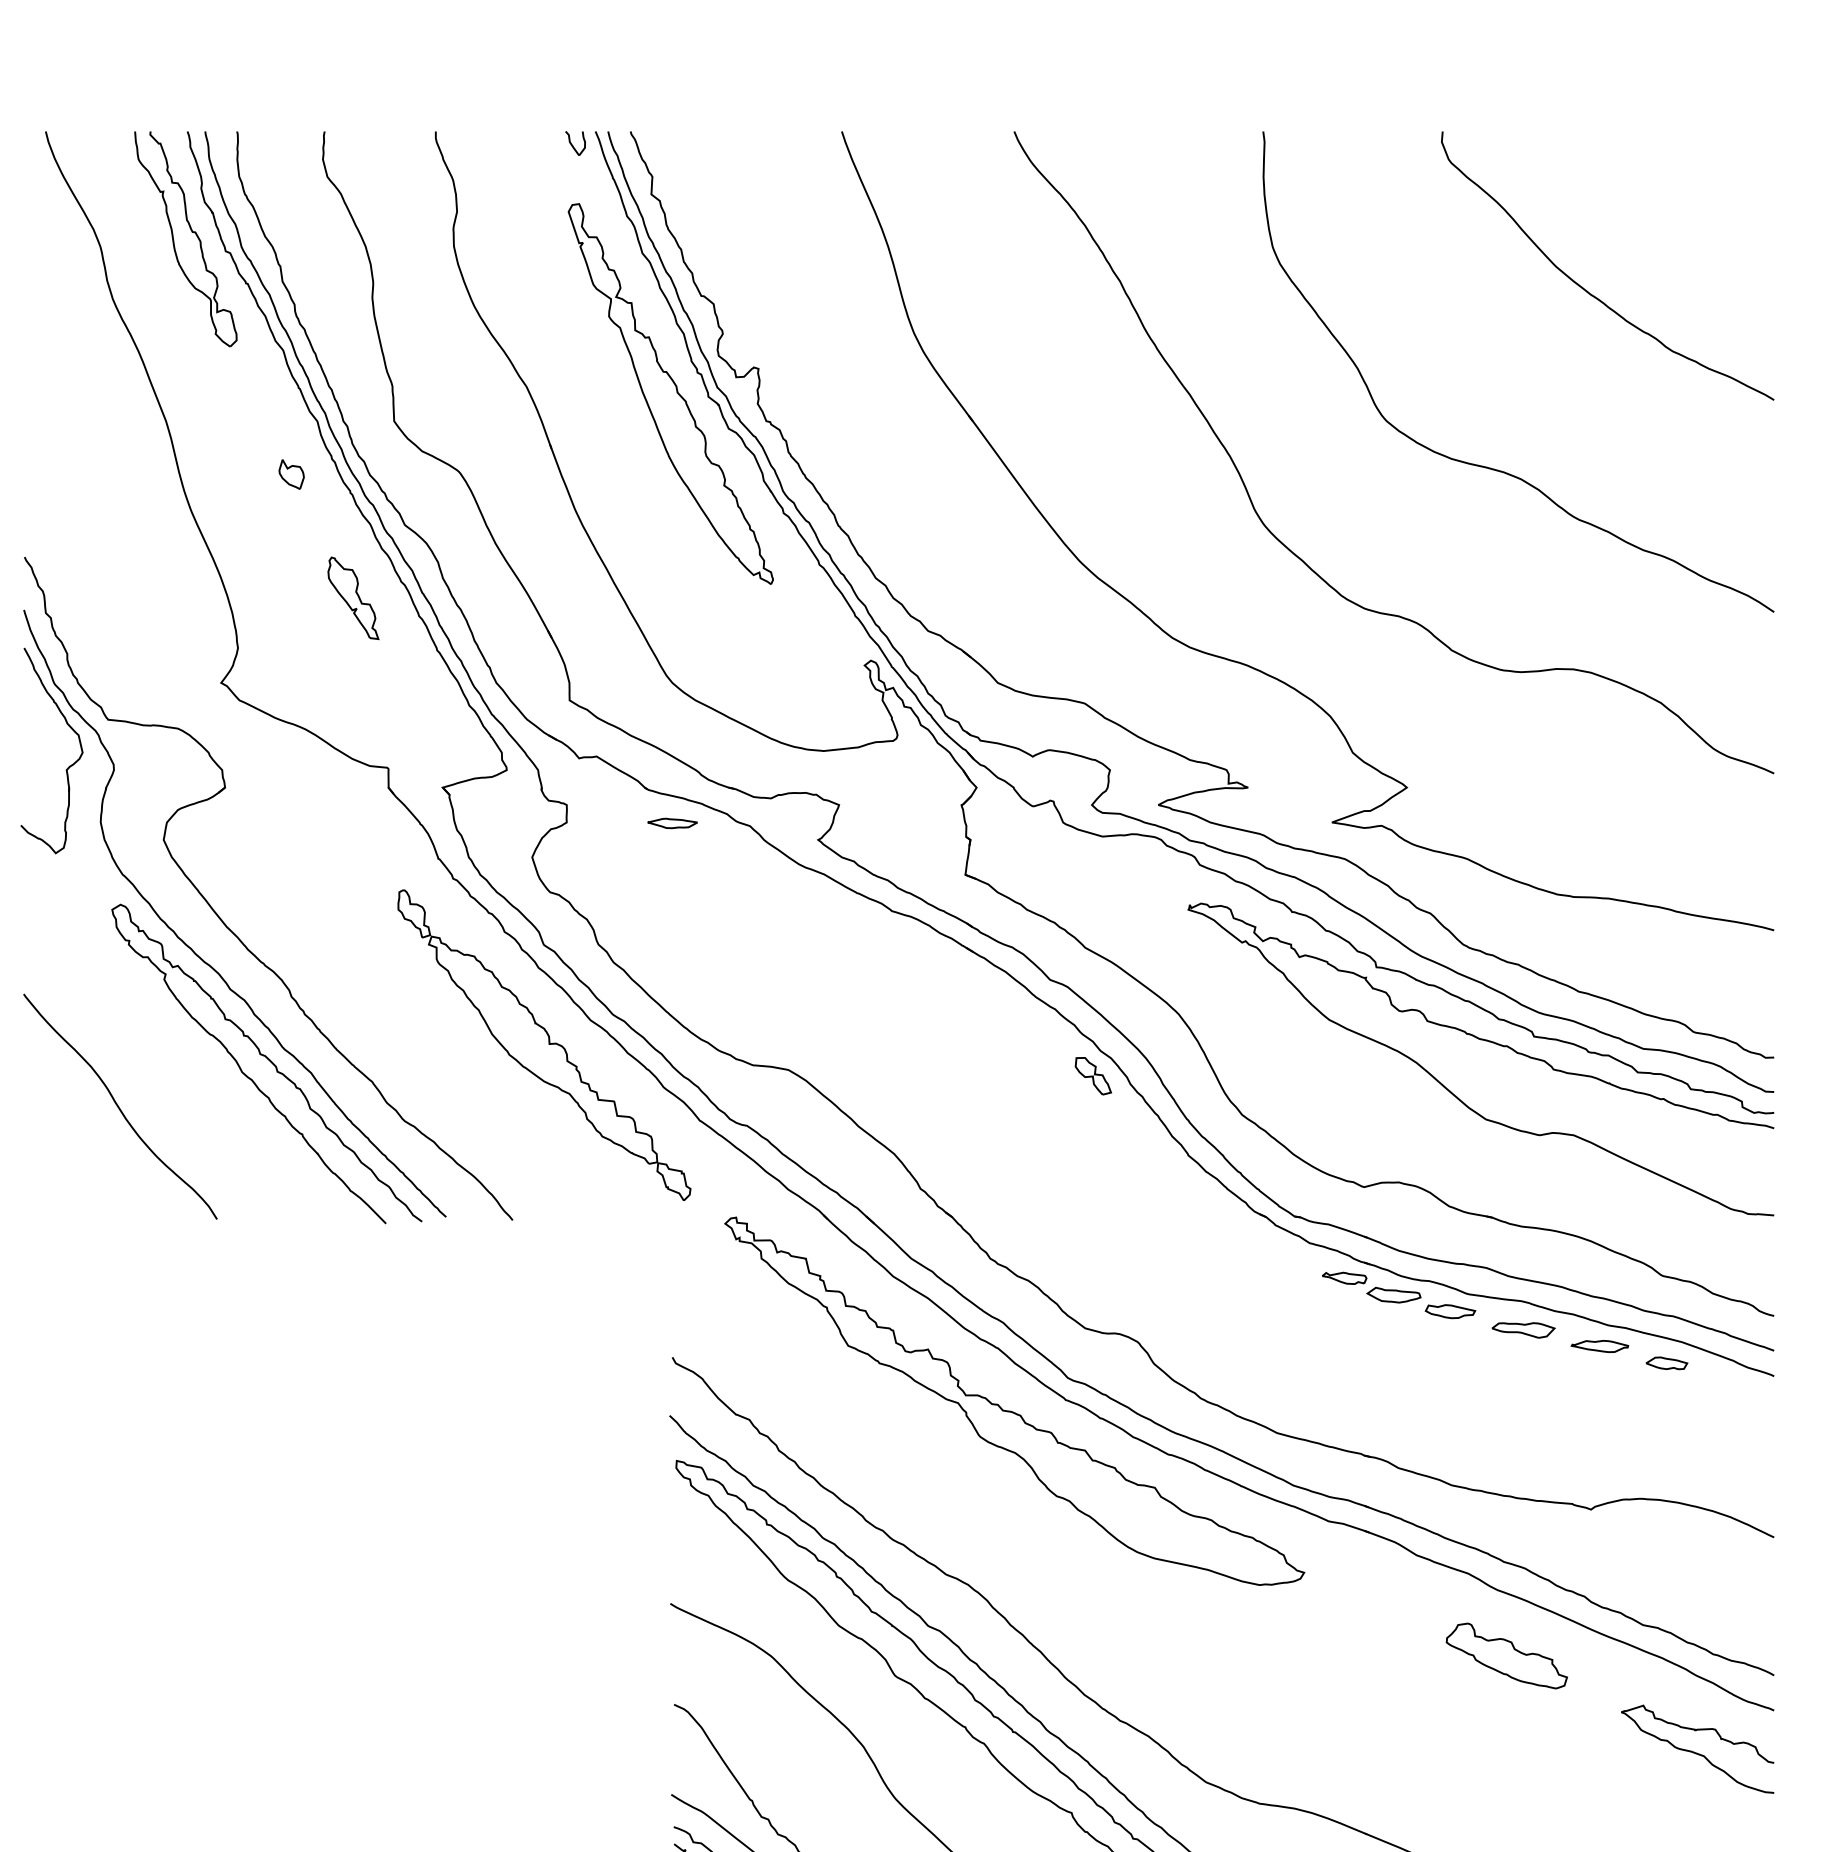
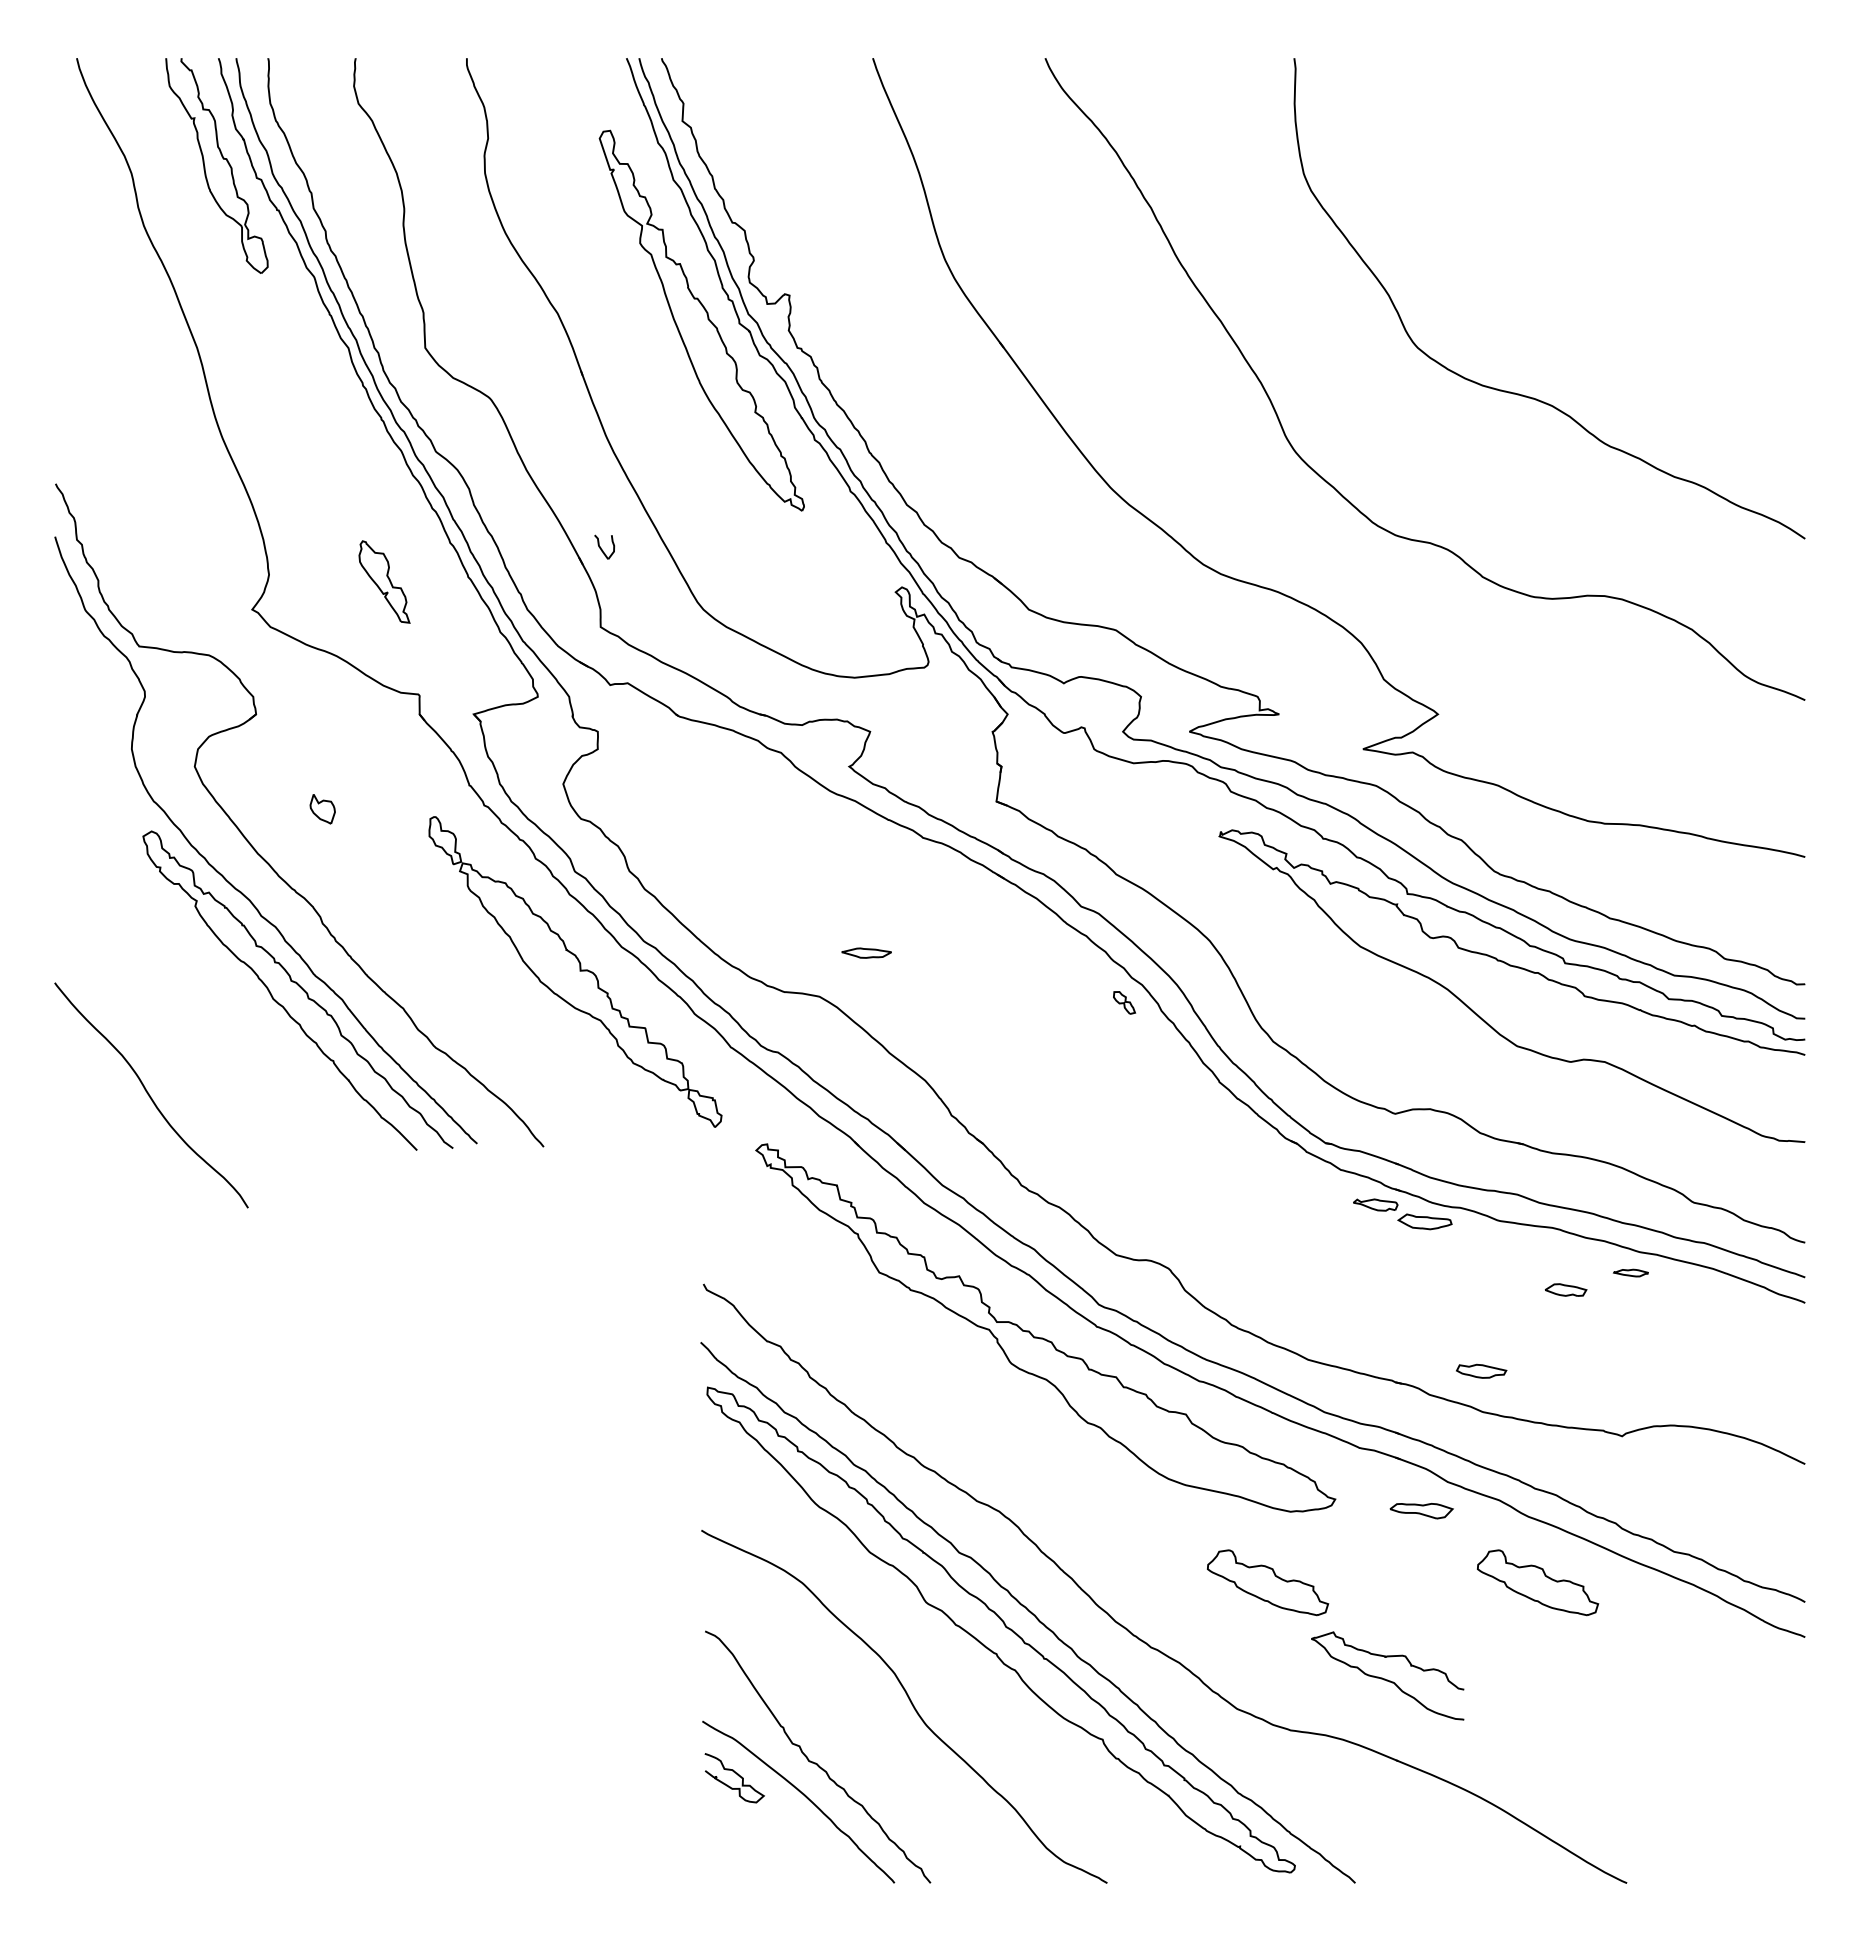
part: (575, 142) -> (604, 546), moved
curve: (1585, 288) -> (1616, 215), removed
part: (291, 474) -> (322, 809), moved
part: (353, 597) -> (384, 581), moved
part: (68, 766) -> (99, 693), removed
part: (672, 822) -> (866, 952), moved
part: (1093, 1075) -> (1124, 1002), size x0.6
curve: (119, 1106) -> (150, 1095), moved
part: (1450, 1310) -> (1481, 1370), moved
part: (1523, 1330) -> (1421, 1511), moved
part: (1599, 1345) -> (1630, 1272), size x0.6
part: (1666, 1362) -> (1565, 1289), moved
part: (1237, 1655) -> (1268, 1582), added
curve: (1695, 1751) -> (1385, 1678), moved

